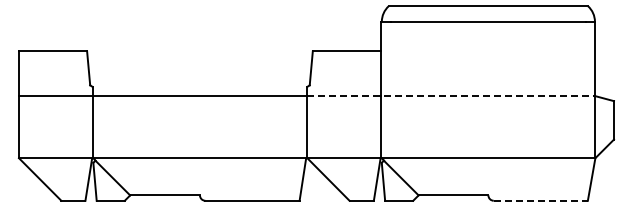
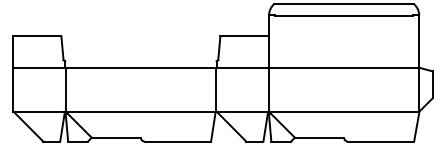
line: (451, 96) -> (318, 68), dashed -> solid
line: (541, 200) -> (381, 141), dashed -> solid

